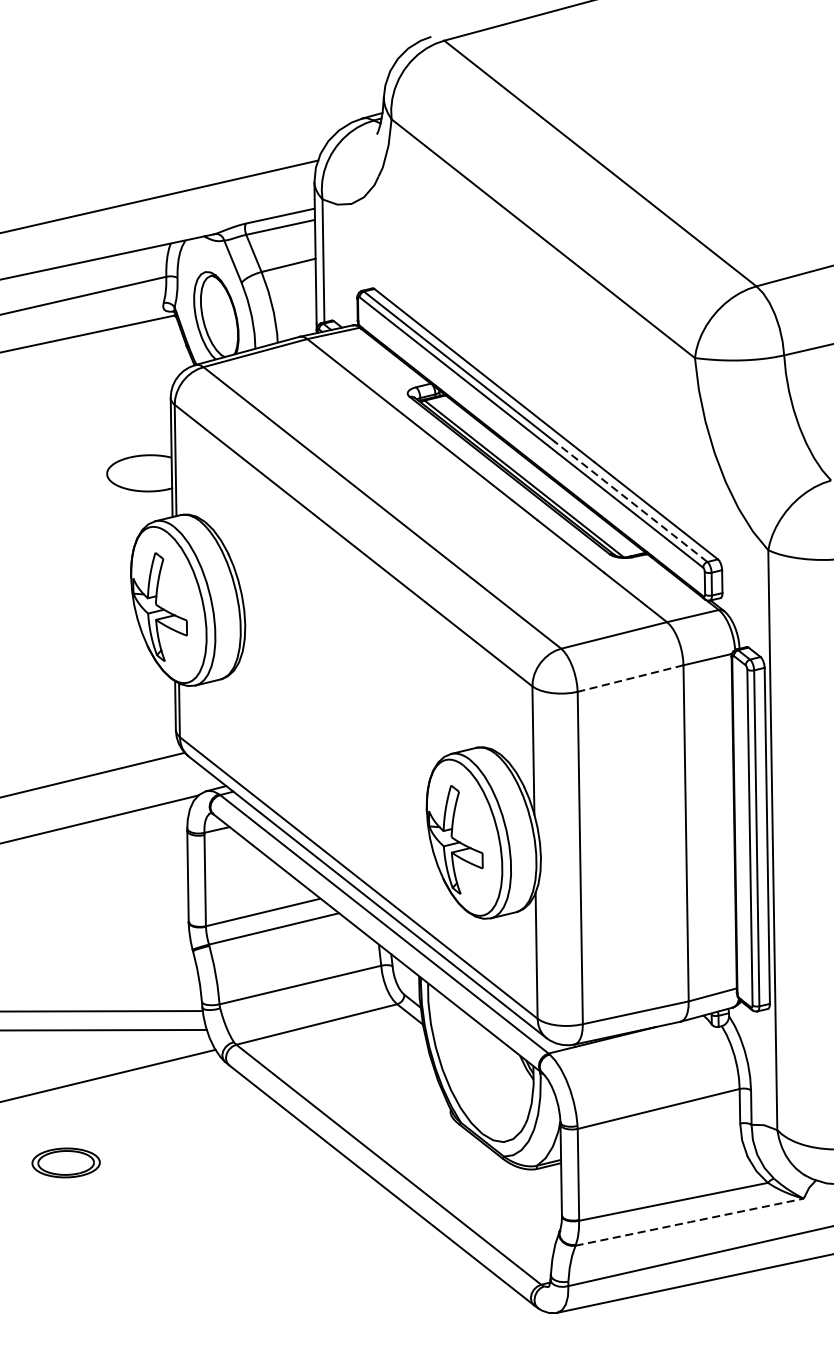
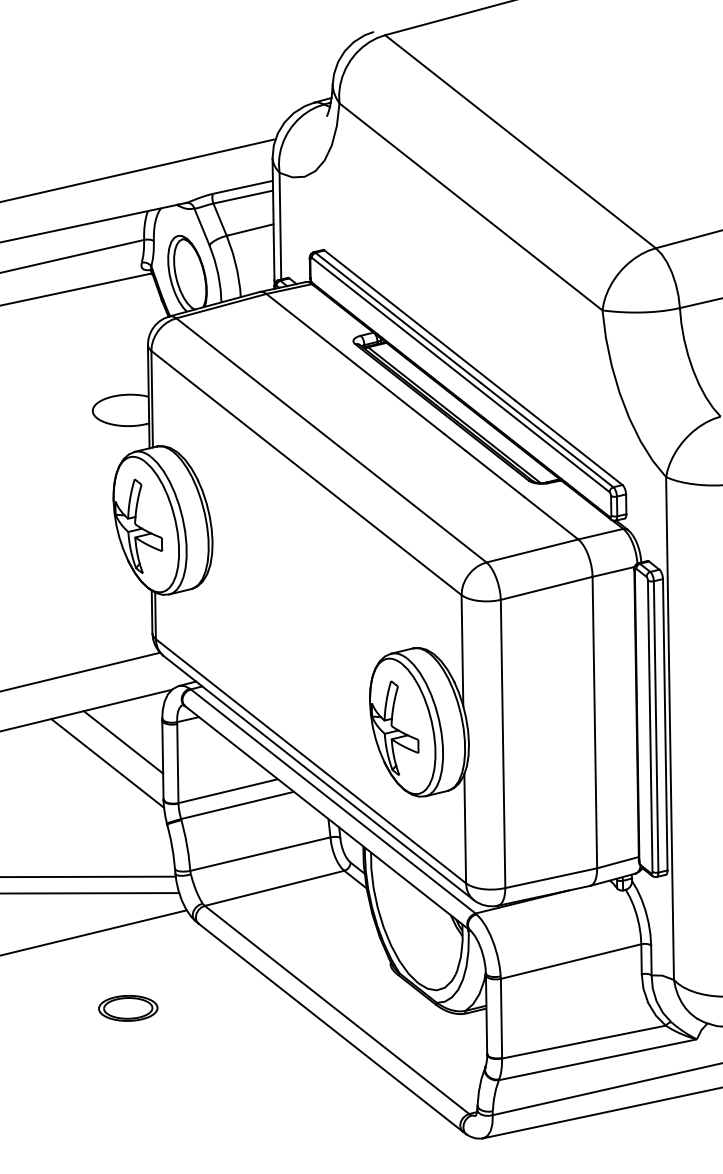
line: (630, 501) -> (546, 434), dashed -> solid
line: (630, 678) -> (546, 588), dashed -> solid
line: (142, 856) -> (123, 742), added
line: (124, 880) -> (107, 763), added
part: (66, 1163) -> (128, 1008), moved
line: (690, 1221) -> (598, 1059), dashed -> solid

